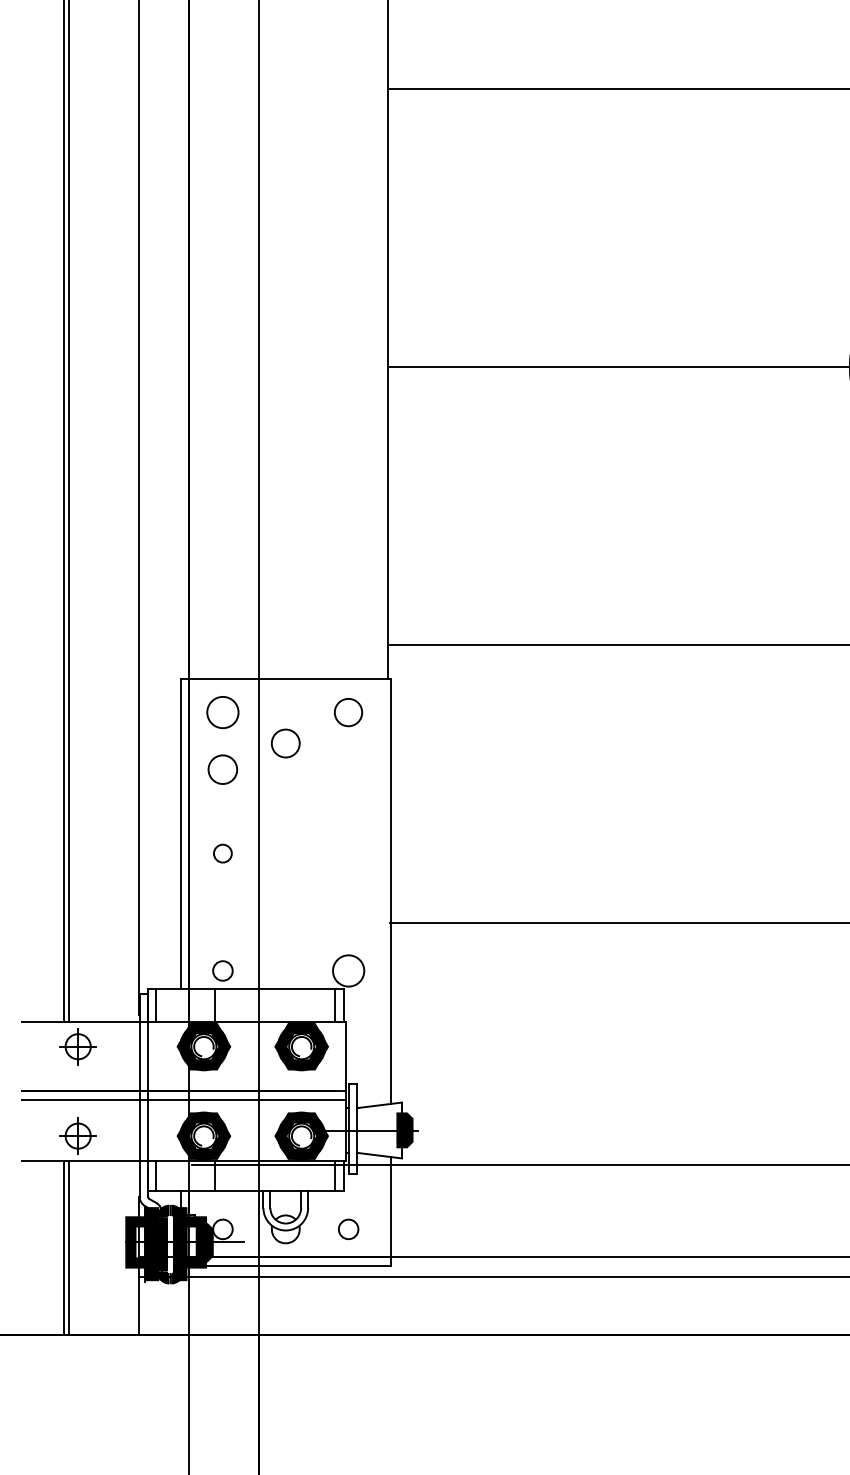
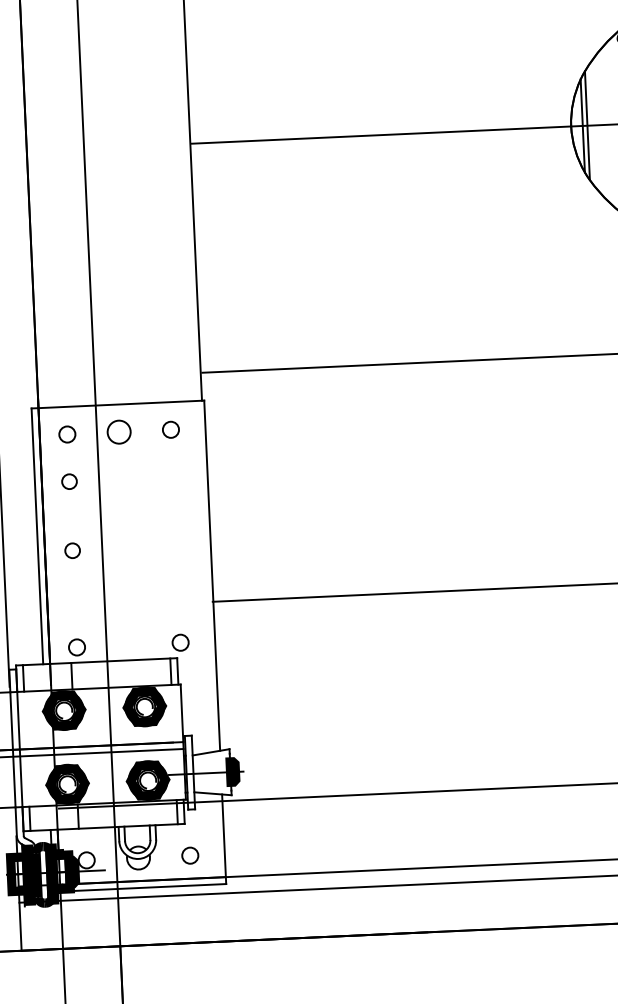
circle: (222, 712) -> (67, 434), size x0.62
circle: (348, 712) -> (170, 429), size x0.71
circle: (285, 743) -> (118, 432), moved
circle: (222, 769) -> (69, 481), size x0.62
circle: (348, 970) -> (180, 642), size x0.62

